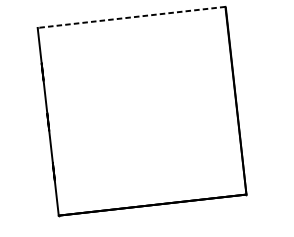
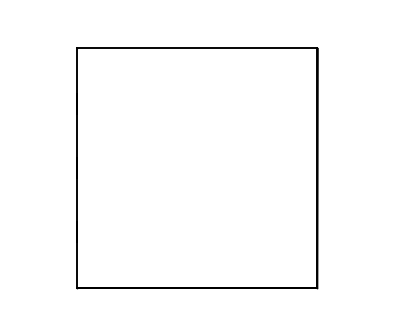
line: (130, 17) -> (196, 47), dashed -> solid

